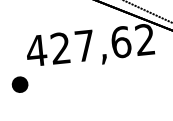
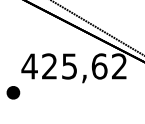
text: (84, 45) -> (69, 66), 427,62 -> 425,62

